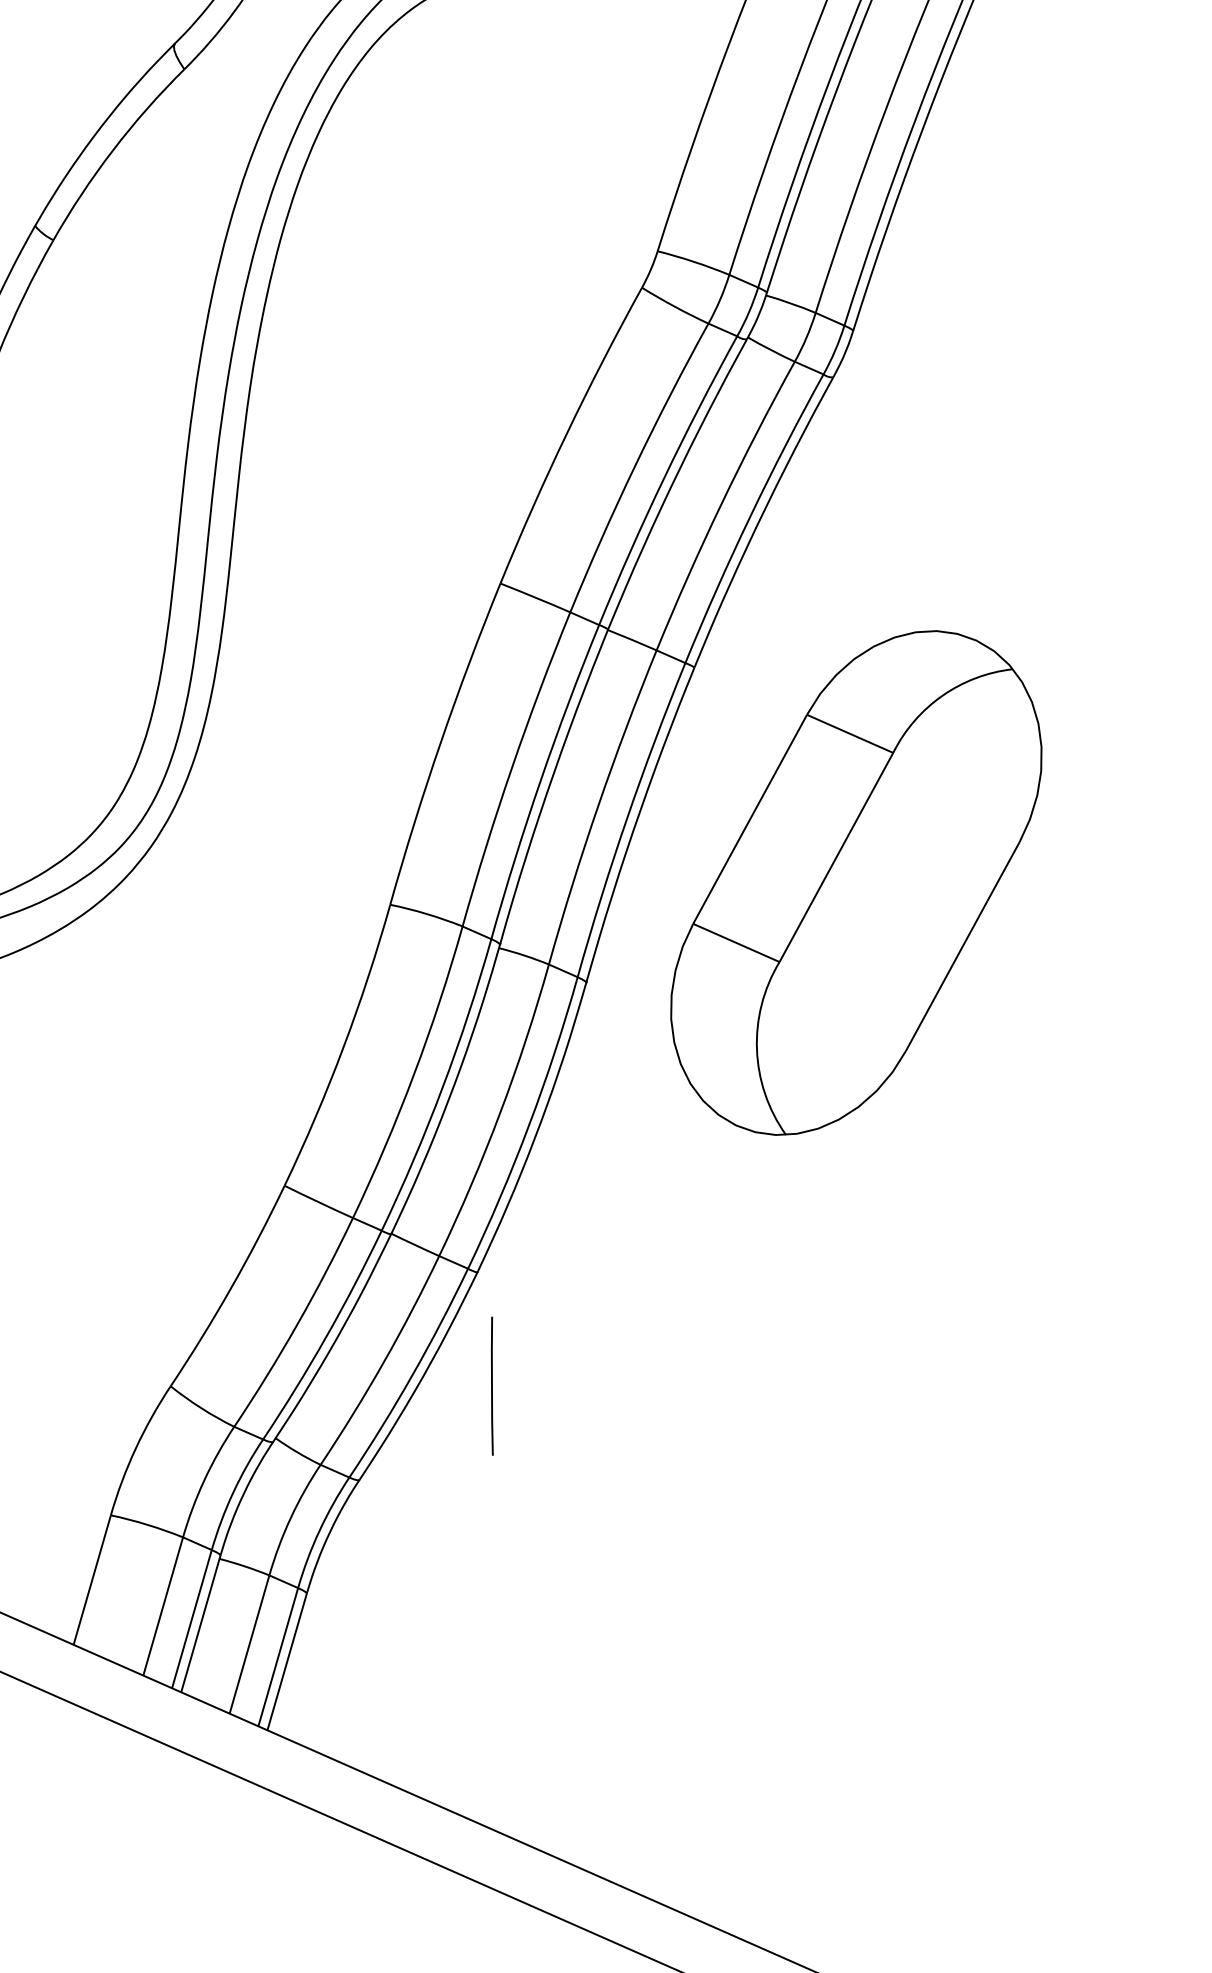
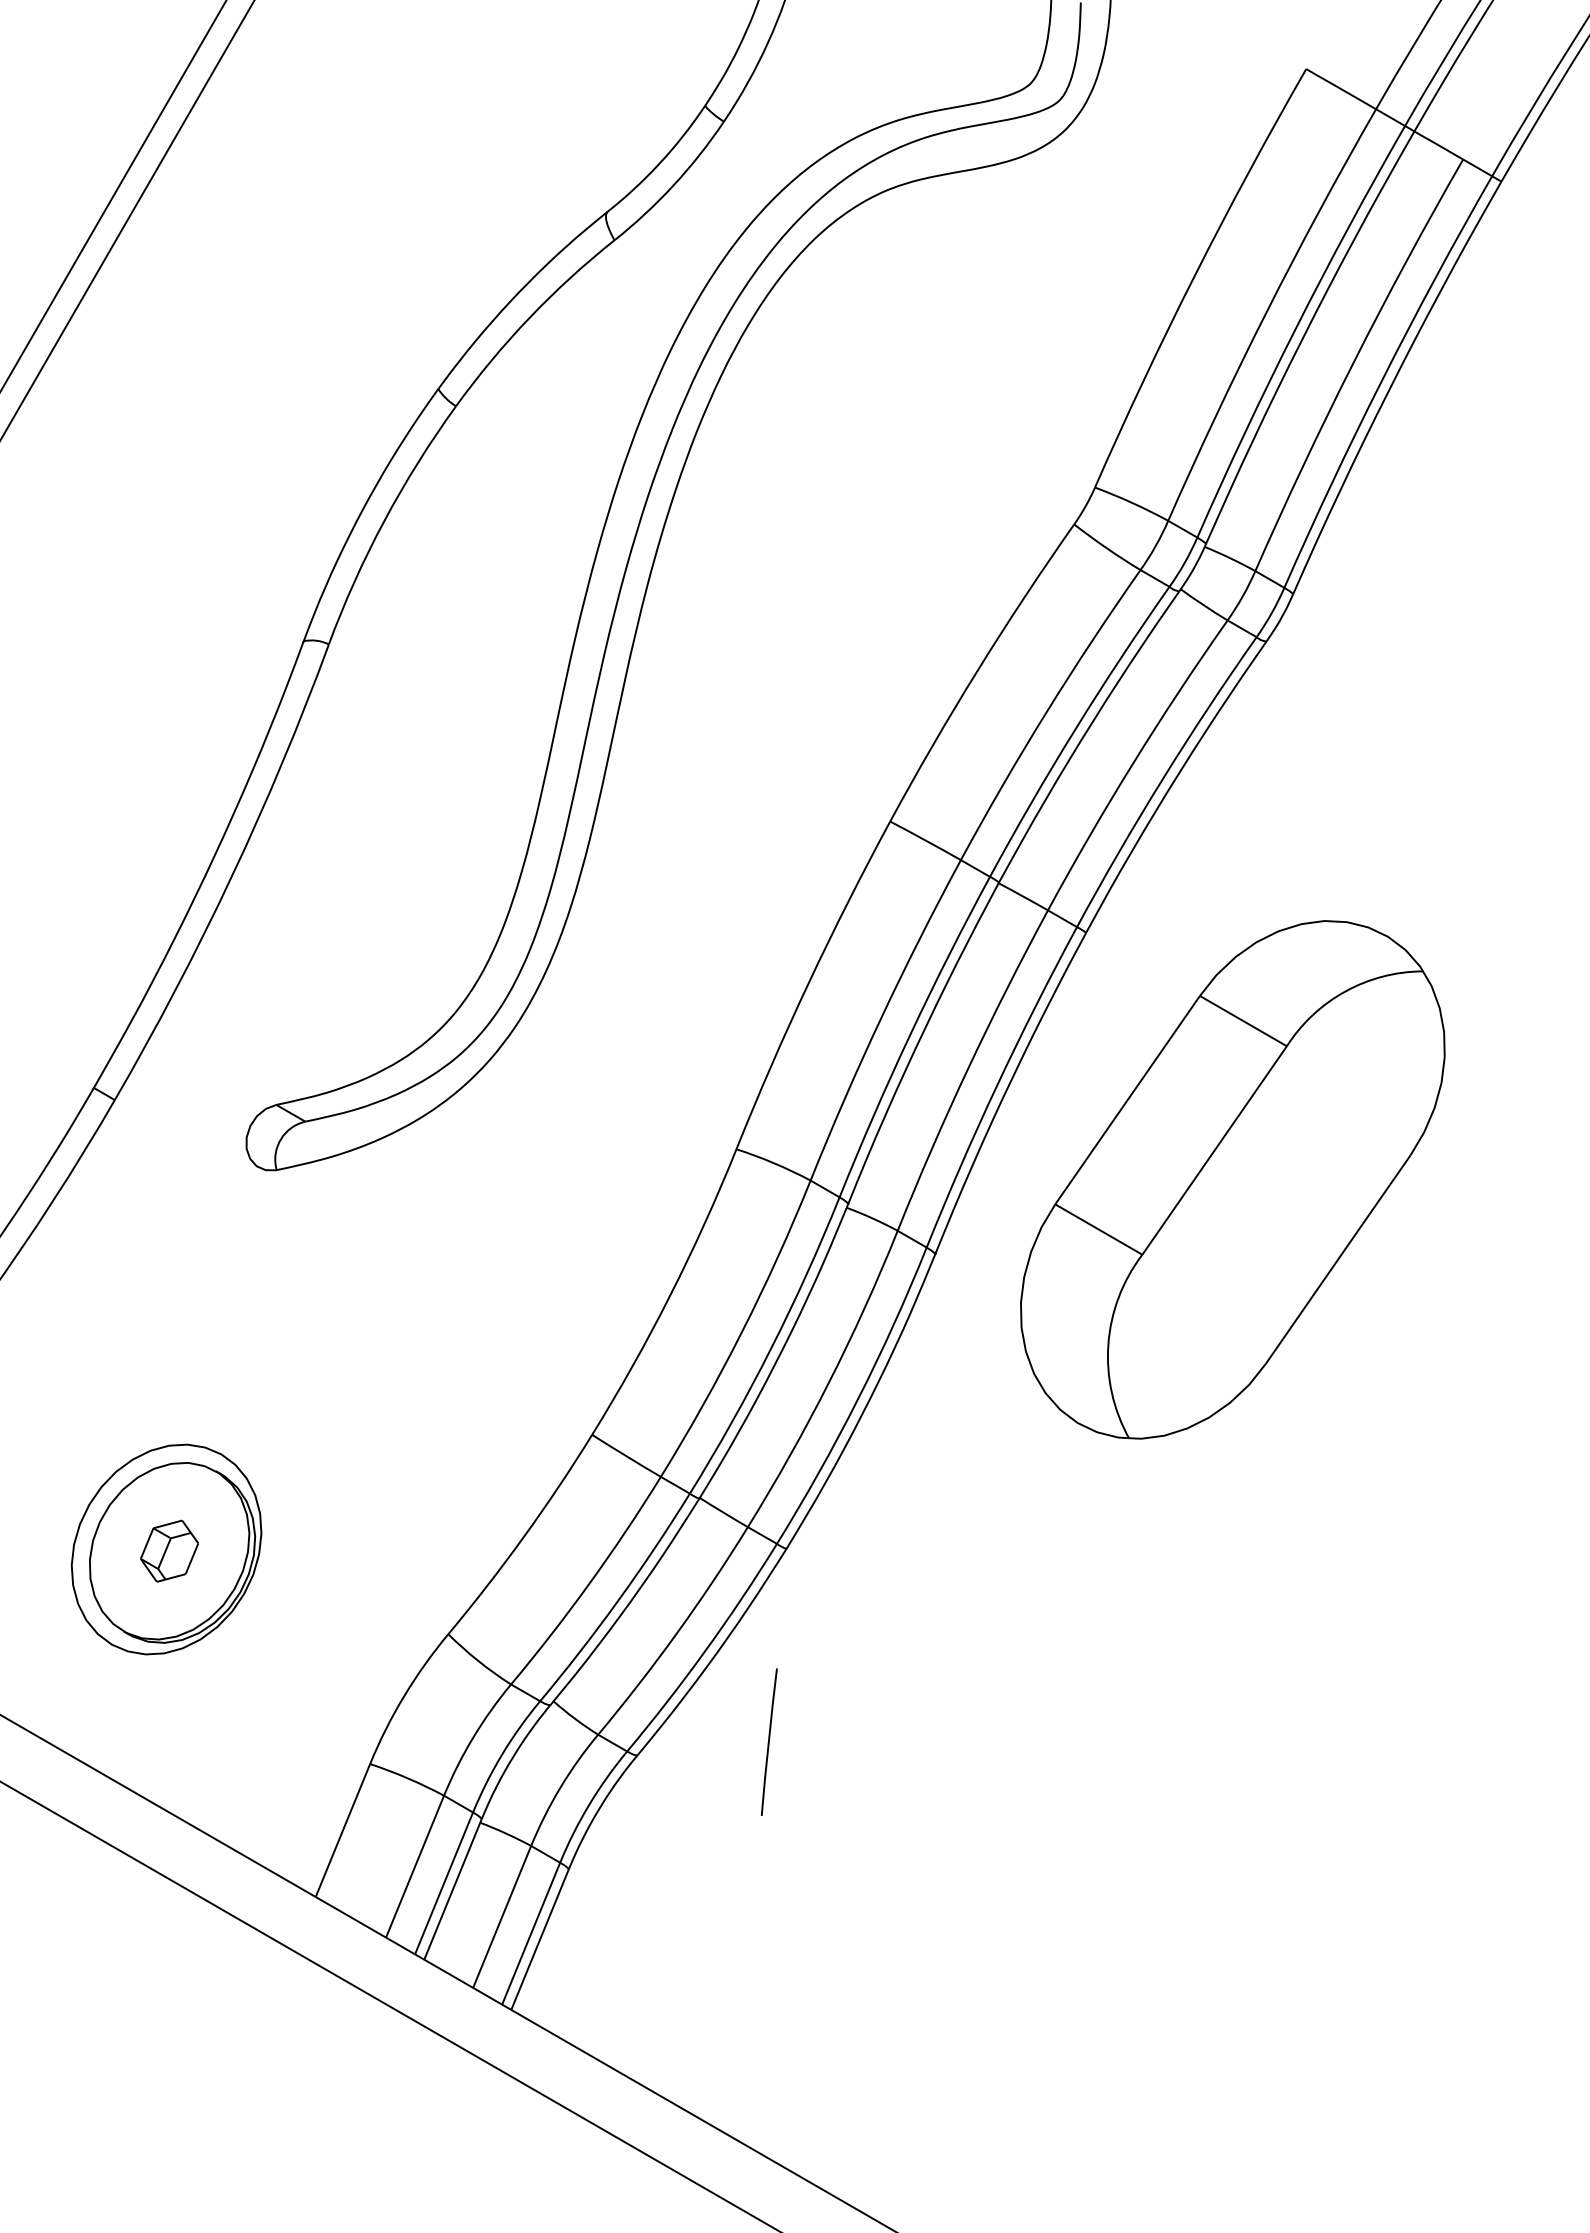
line: (491, 1385) -> (768, 1741), moved

